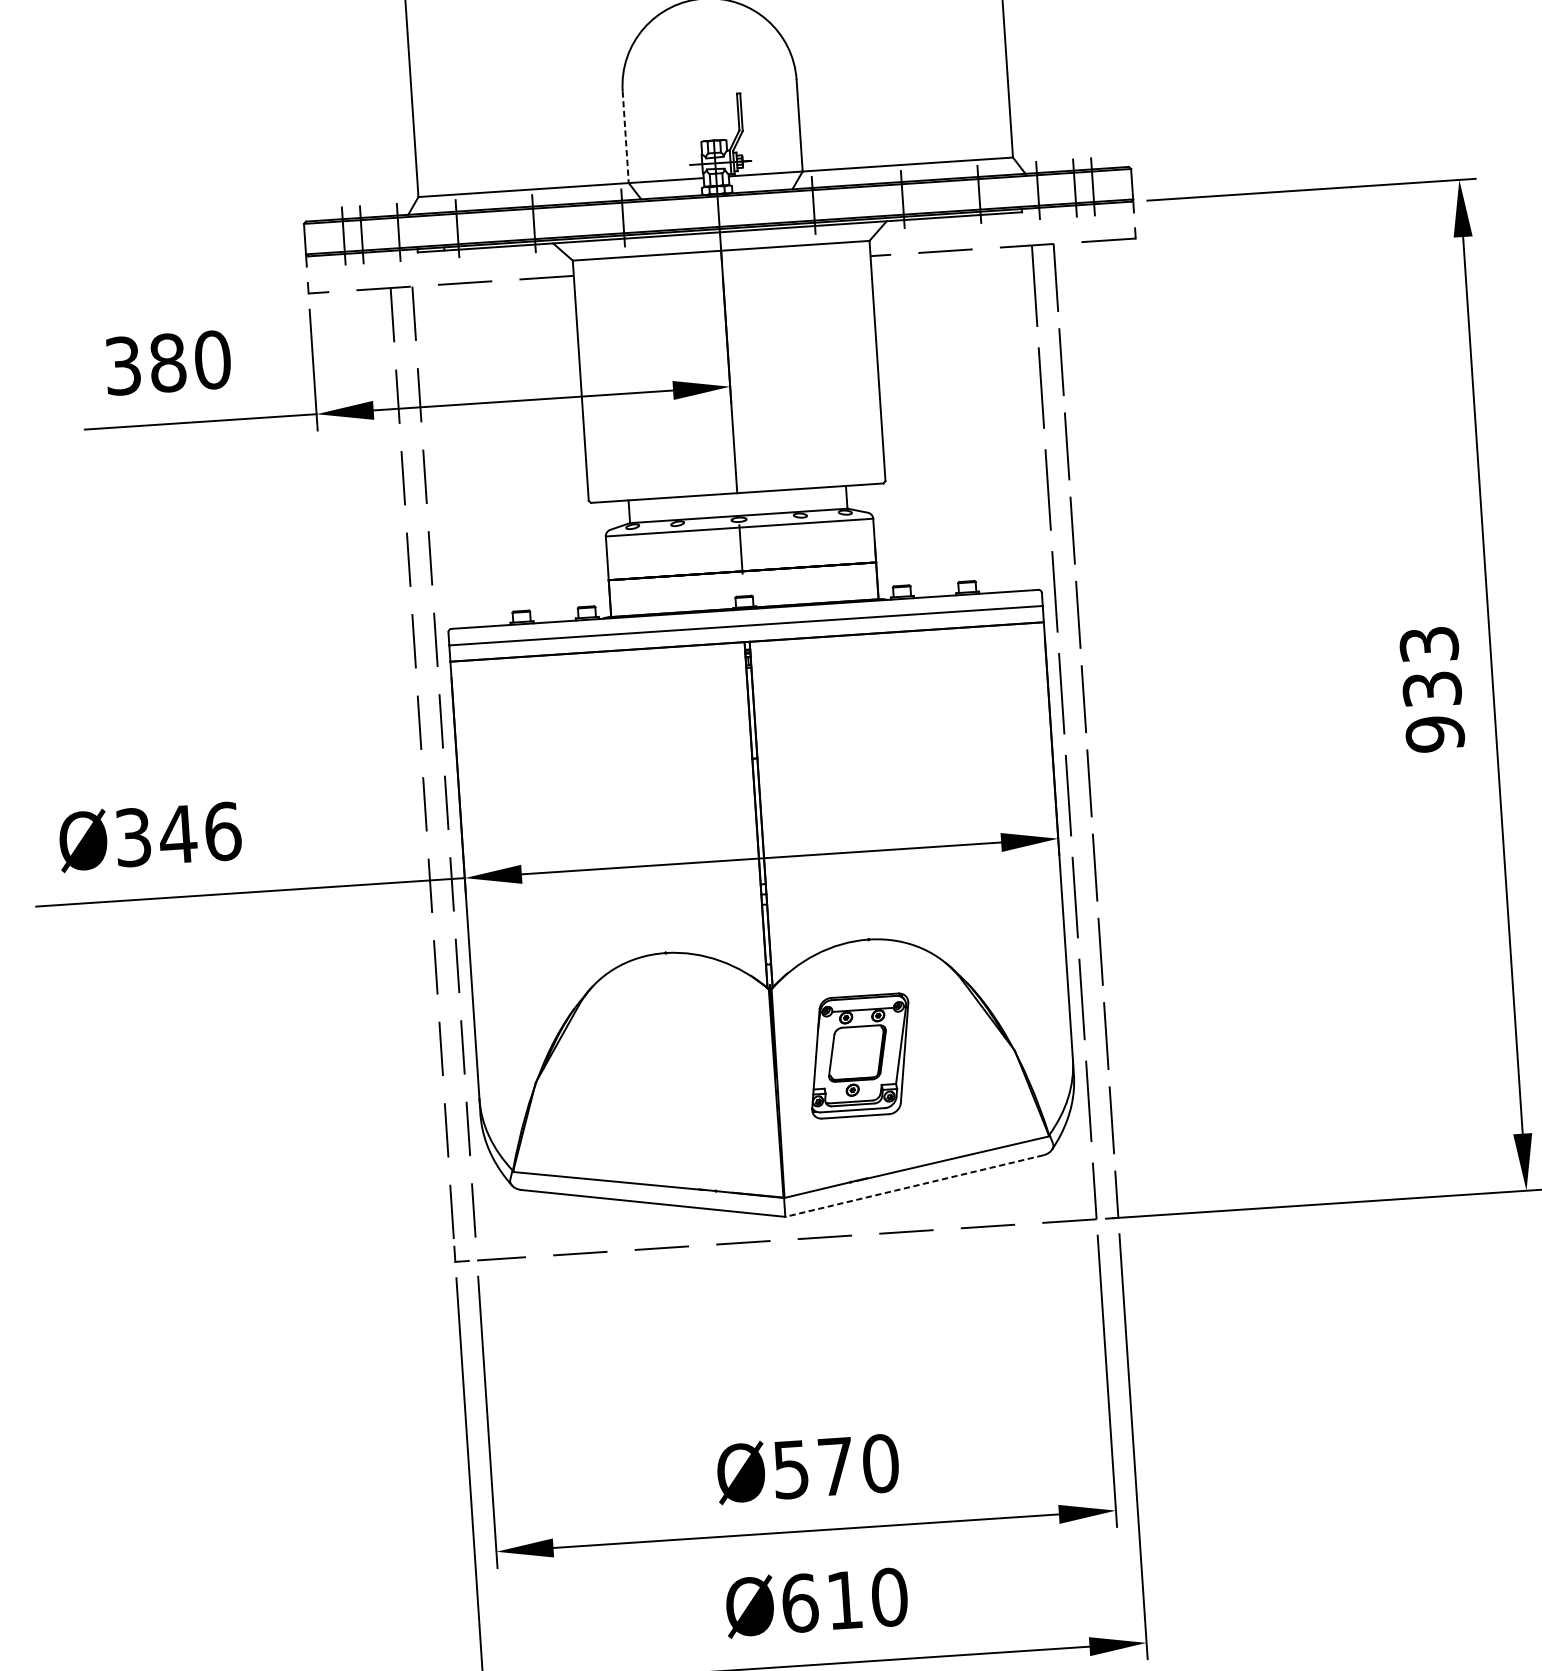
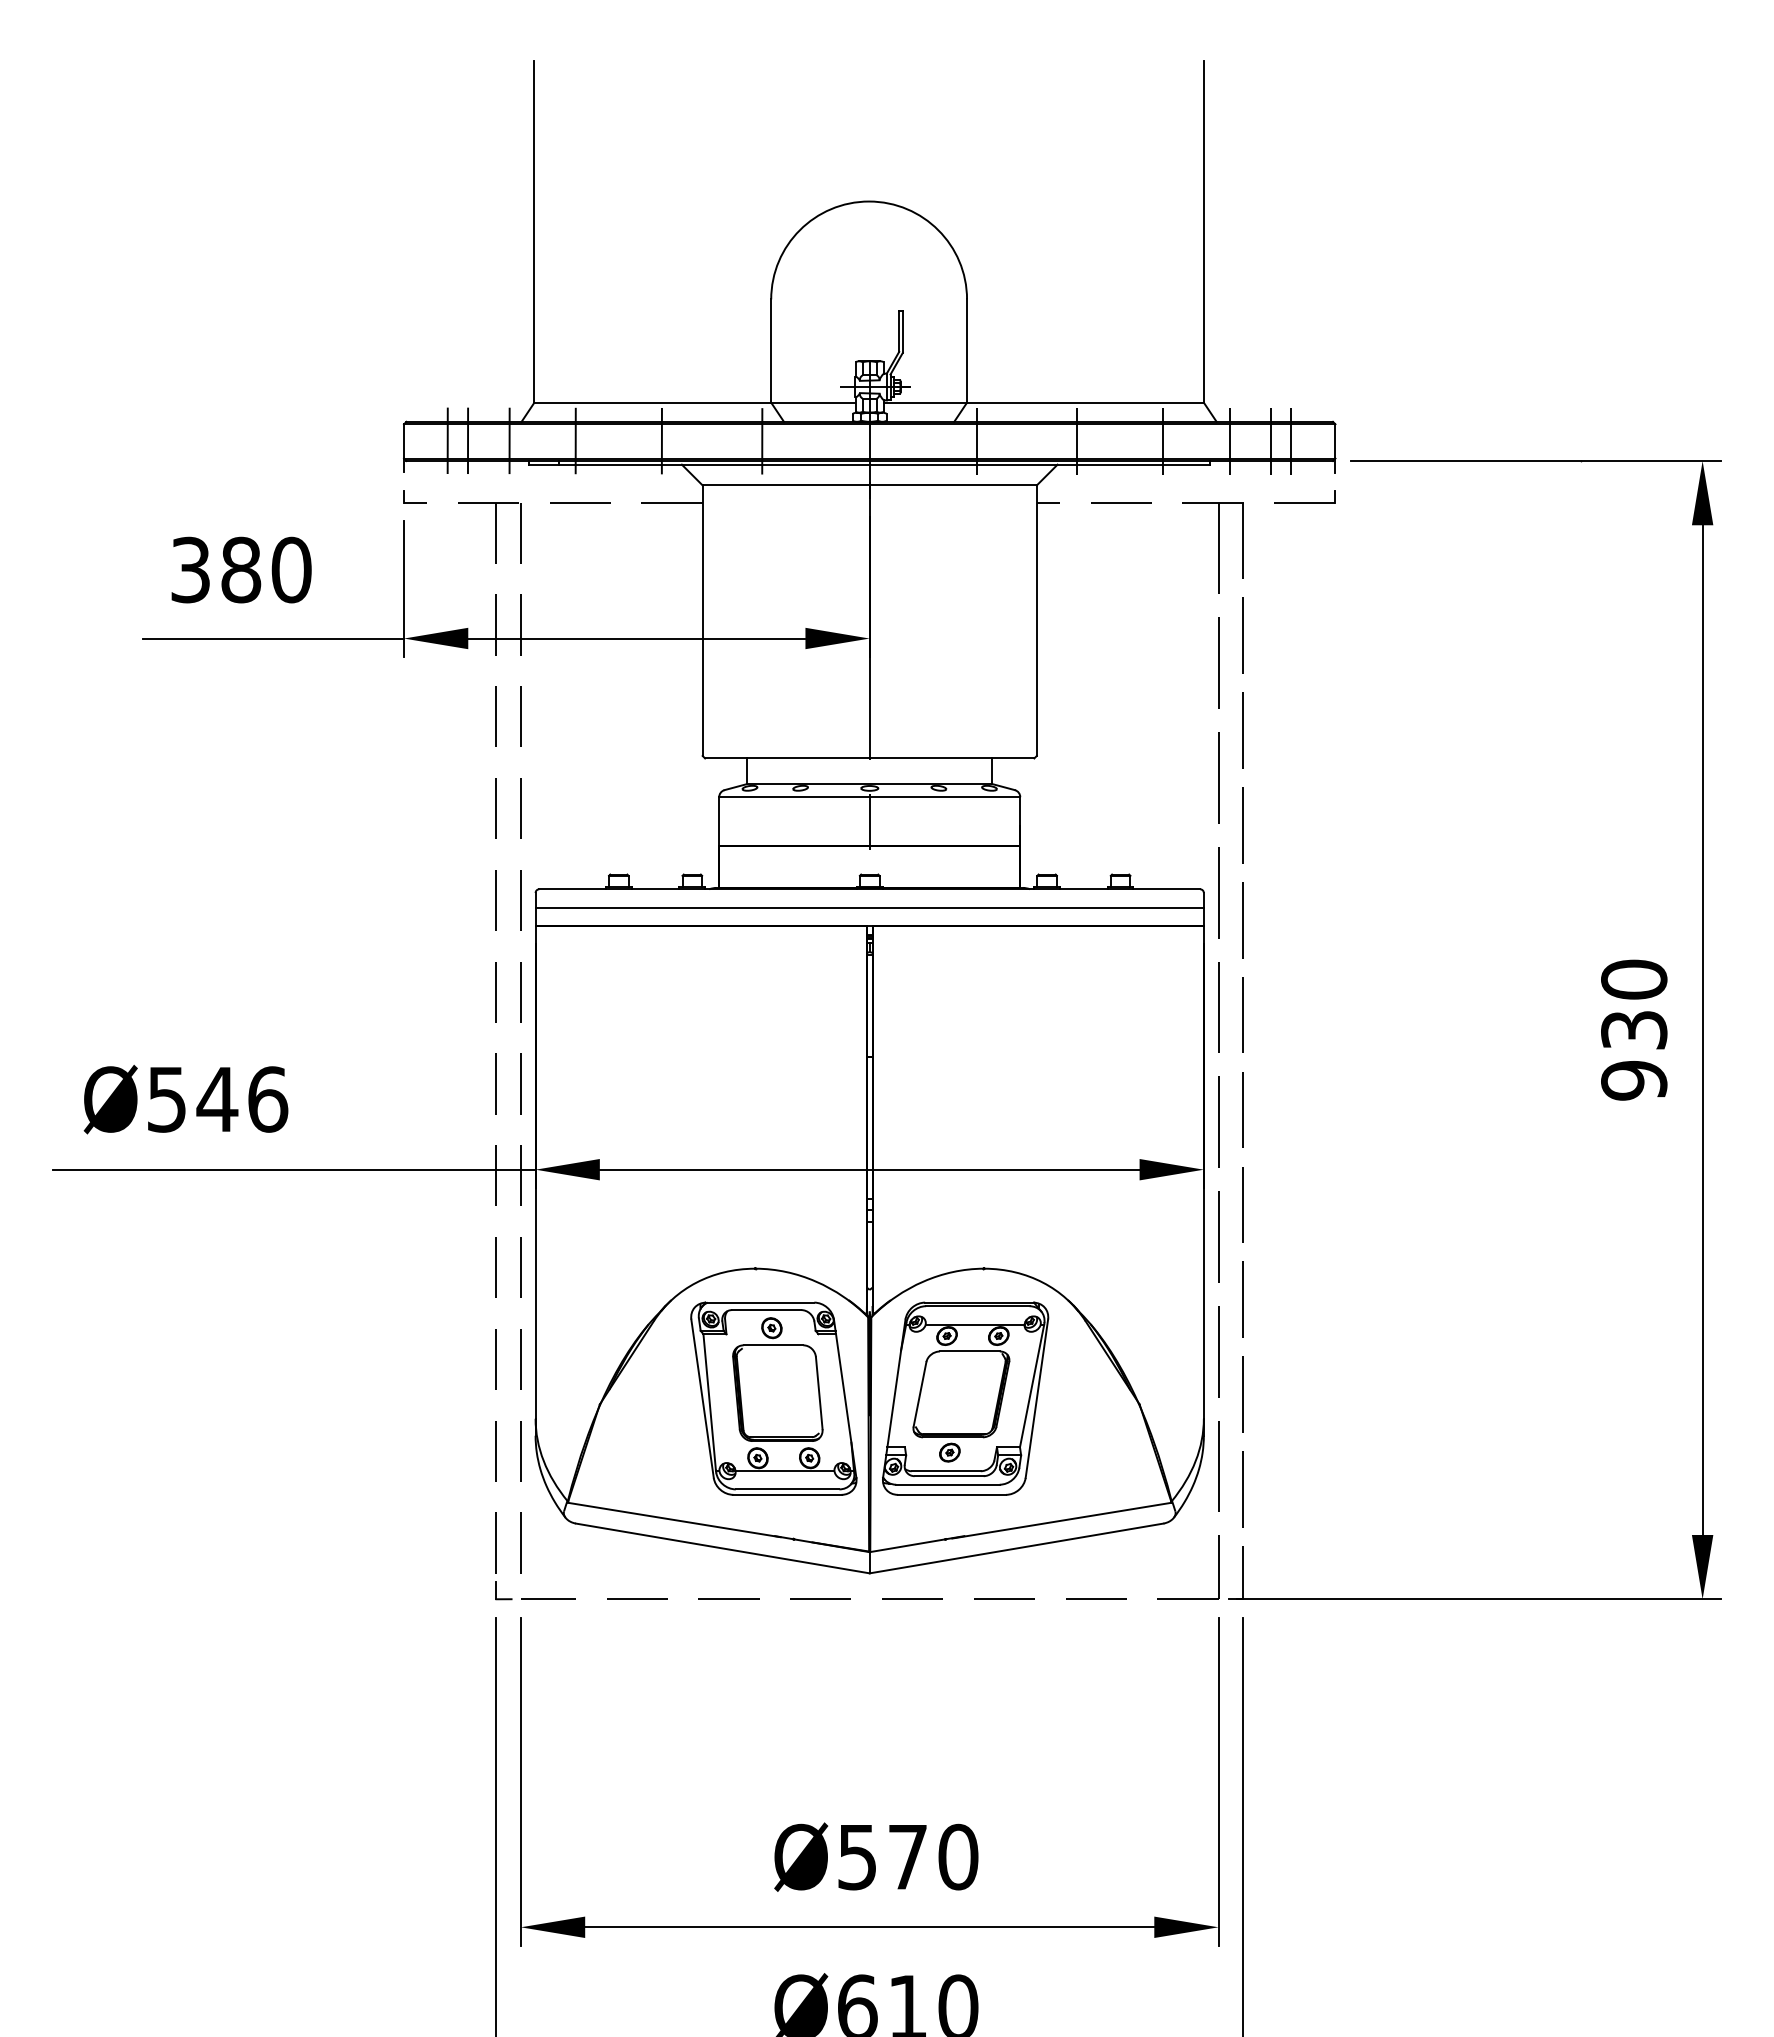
line: (626, 137) -> (771, 351), dashed -> solid
text: (1429, 644) -> (1634, 979), 933 -> 930
text: (133, 837) -> (167, 1099), Ø346 -> Ø546
part: (860, 1055) -> (965, 1398), size x1.43
part: (689, 1067) -> (773, 1398), added
line: (914, 1186) -> (1016, 1548), dashed -> solid

